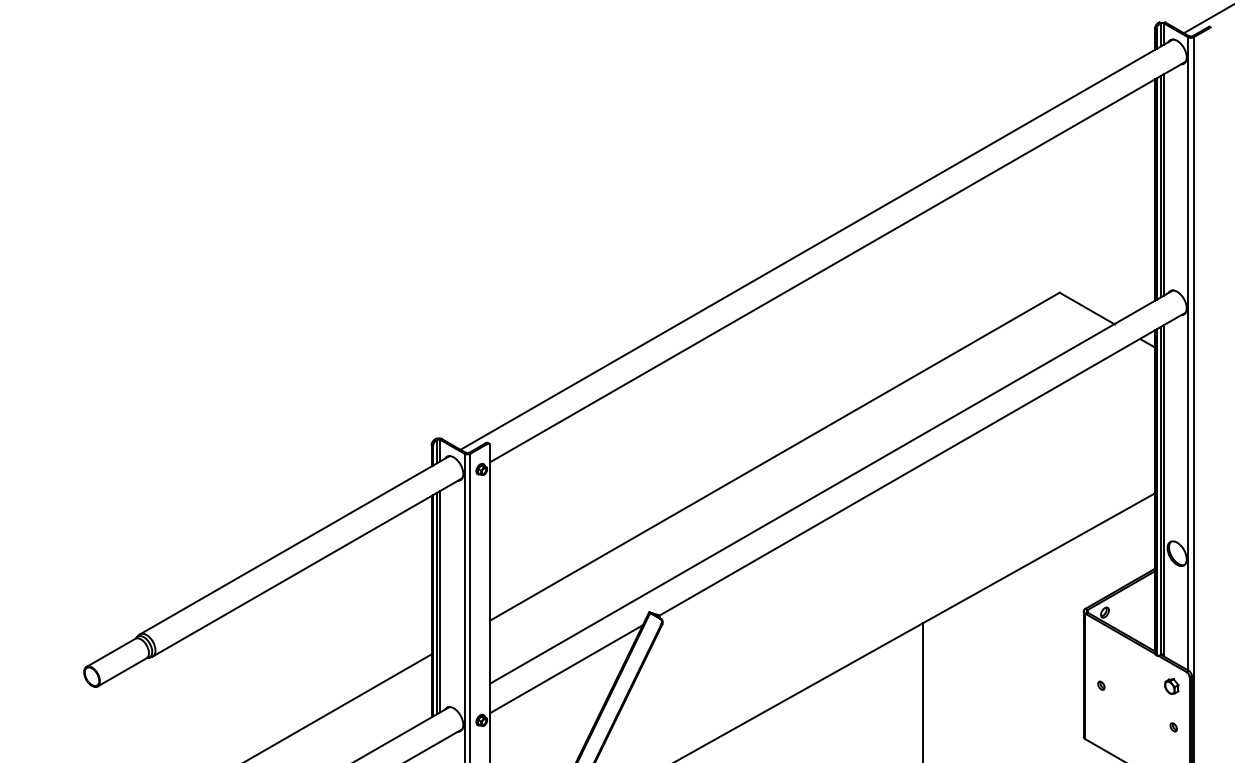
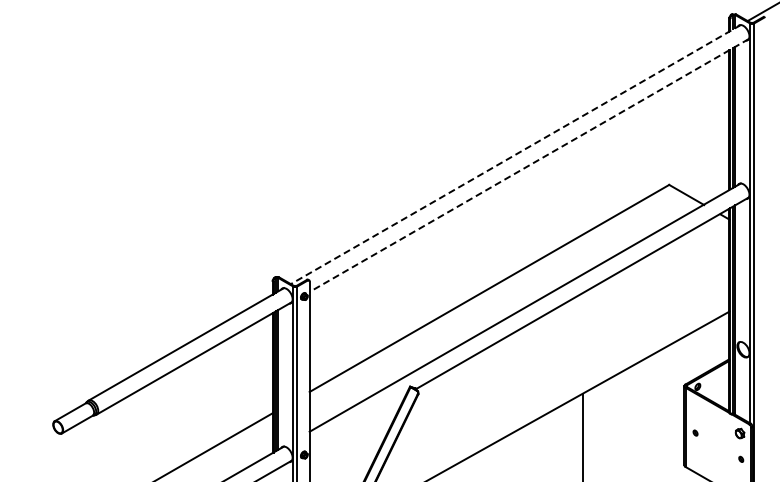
line: (816, 244) -> (515, 154), solid -> dashed
line: (836, 261) -> (528, 165), solid -> dashed
line: (566, 668) -> (357, 422), removed

